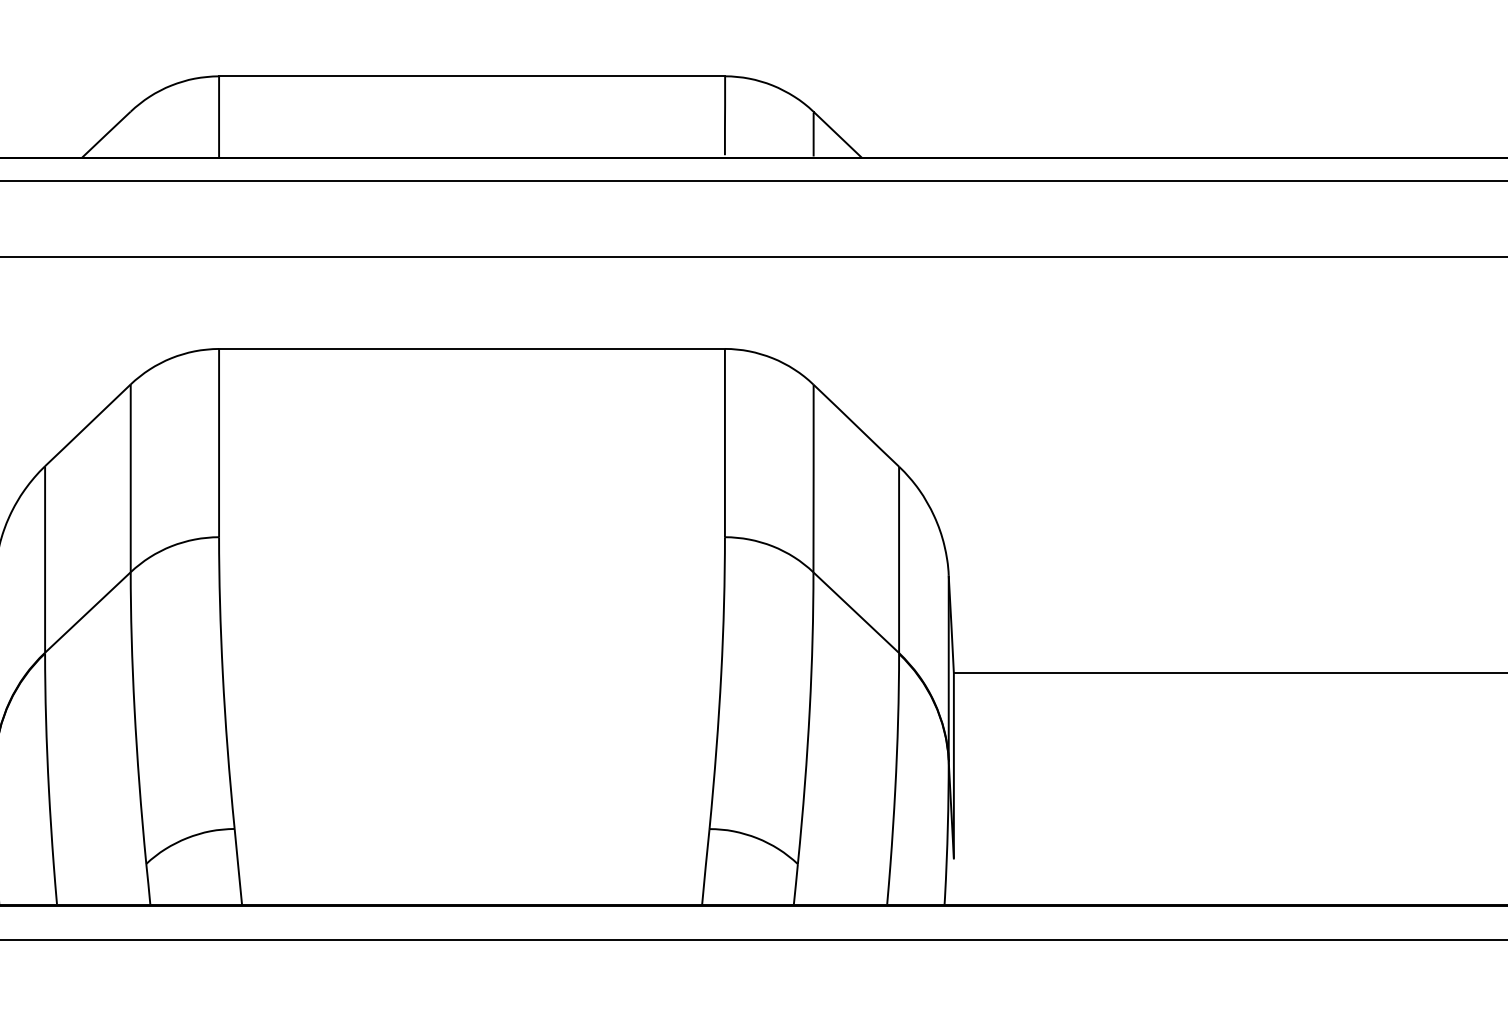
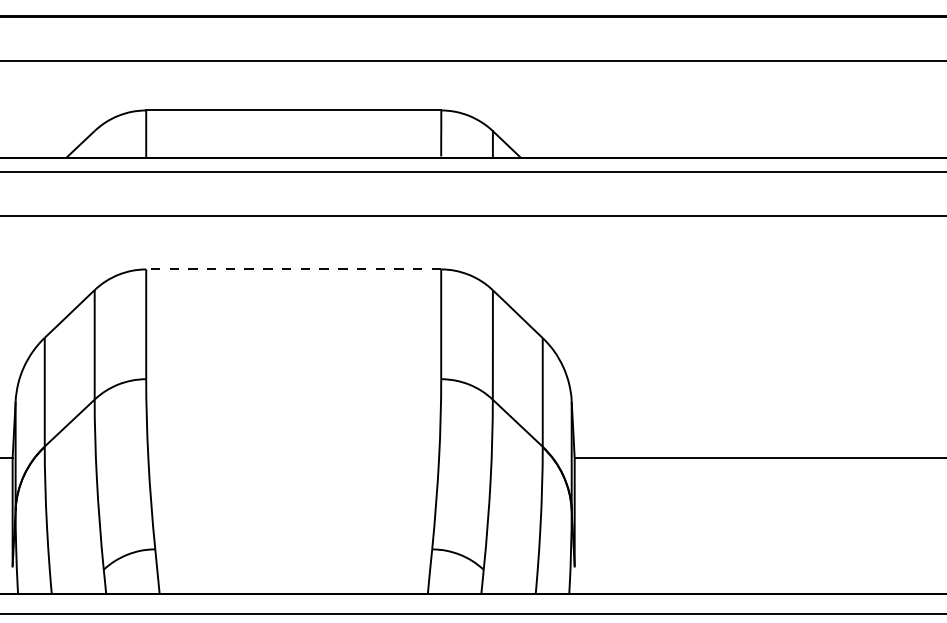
line: (471, 349) -> (293, 269), solid -> dashed

